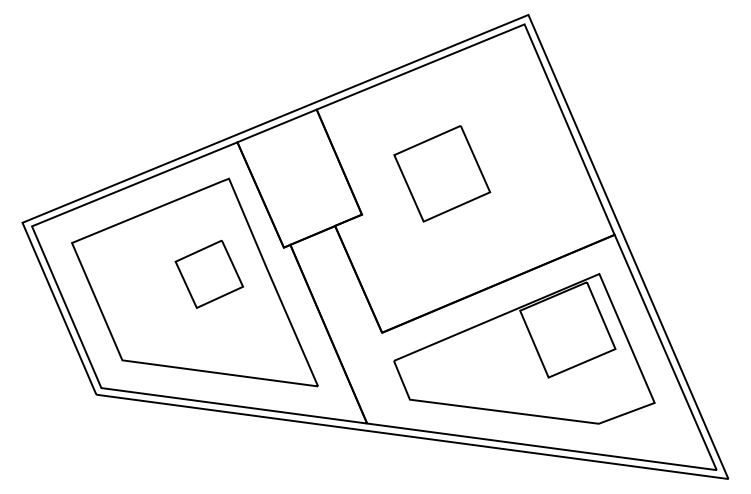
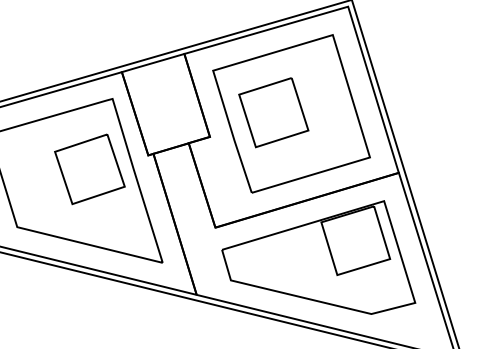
part: (465, 172) -> (291, 113), added
part: (209, 274) -> (90, 169), size x1.43

